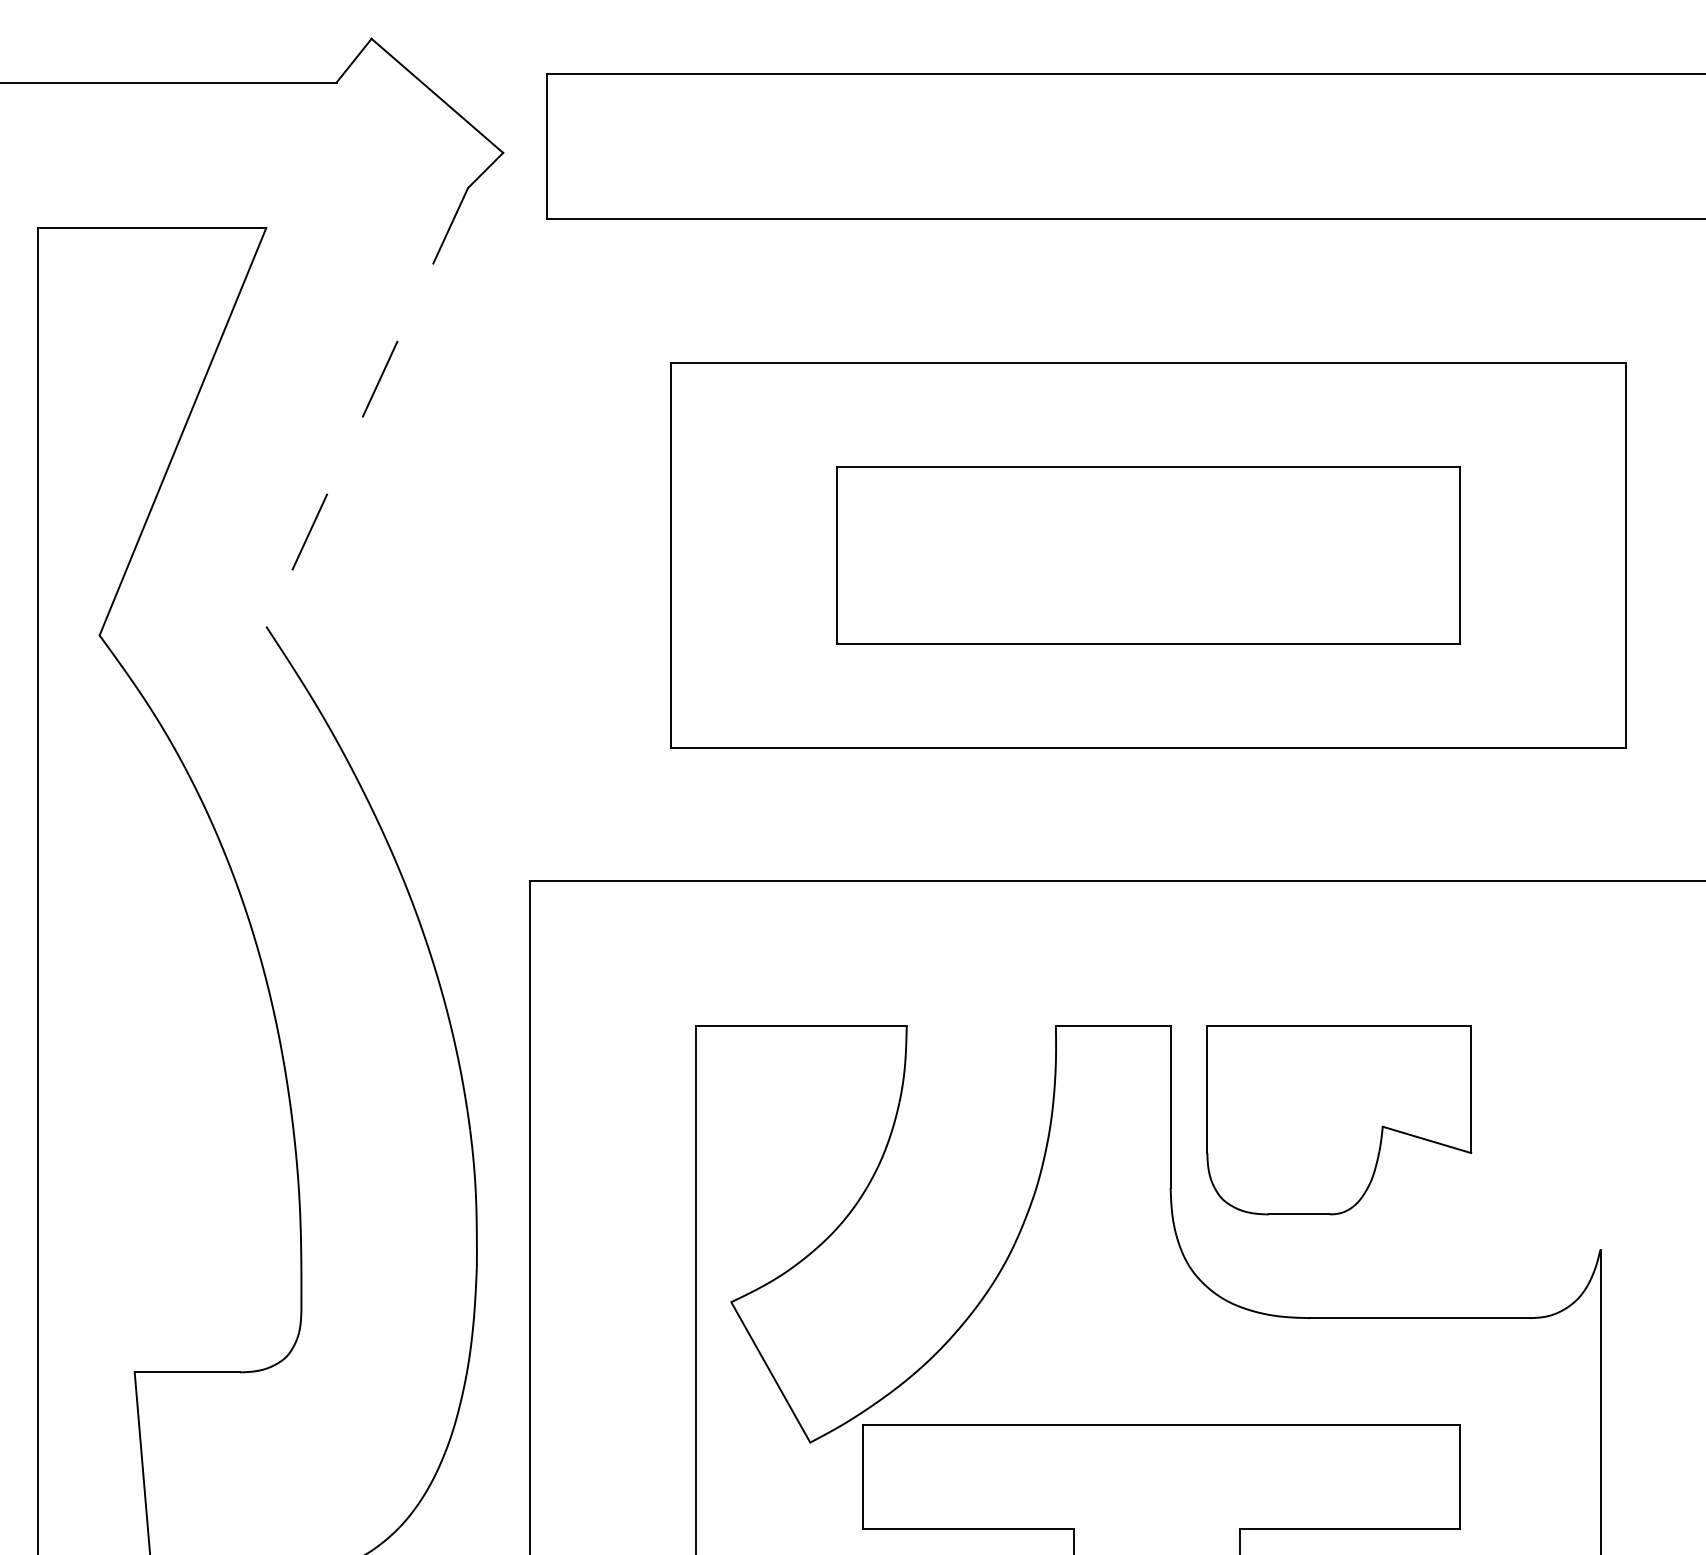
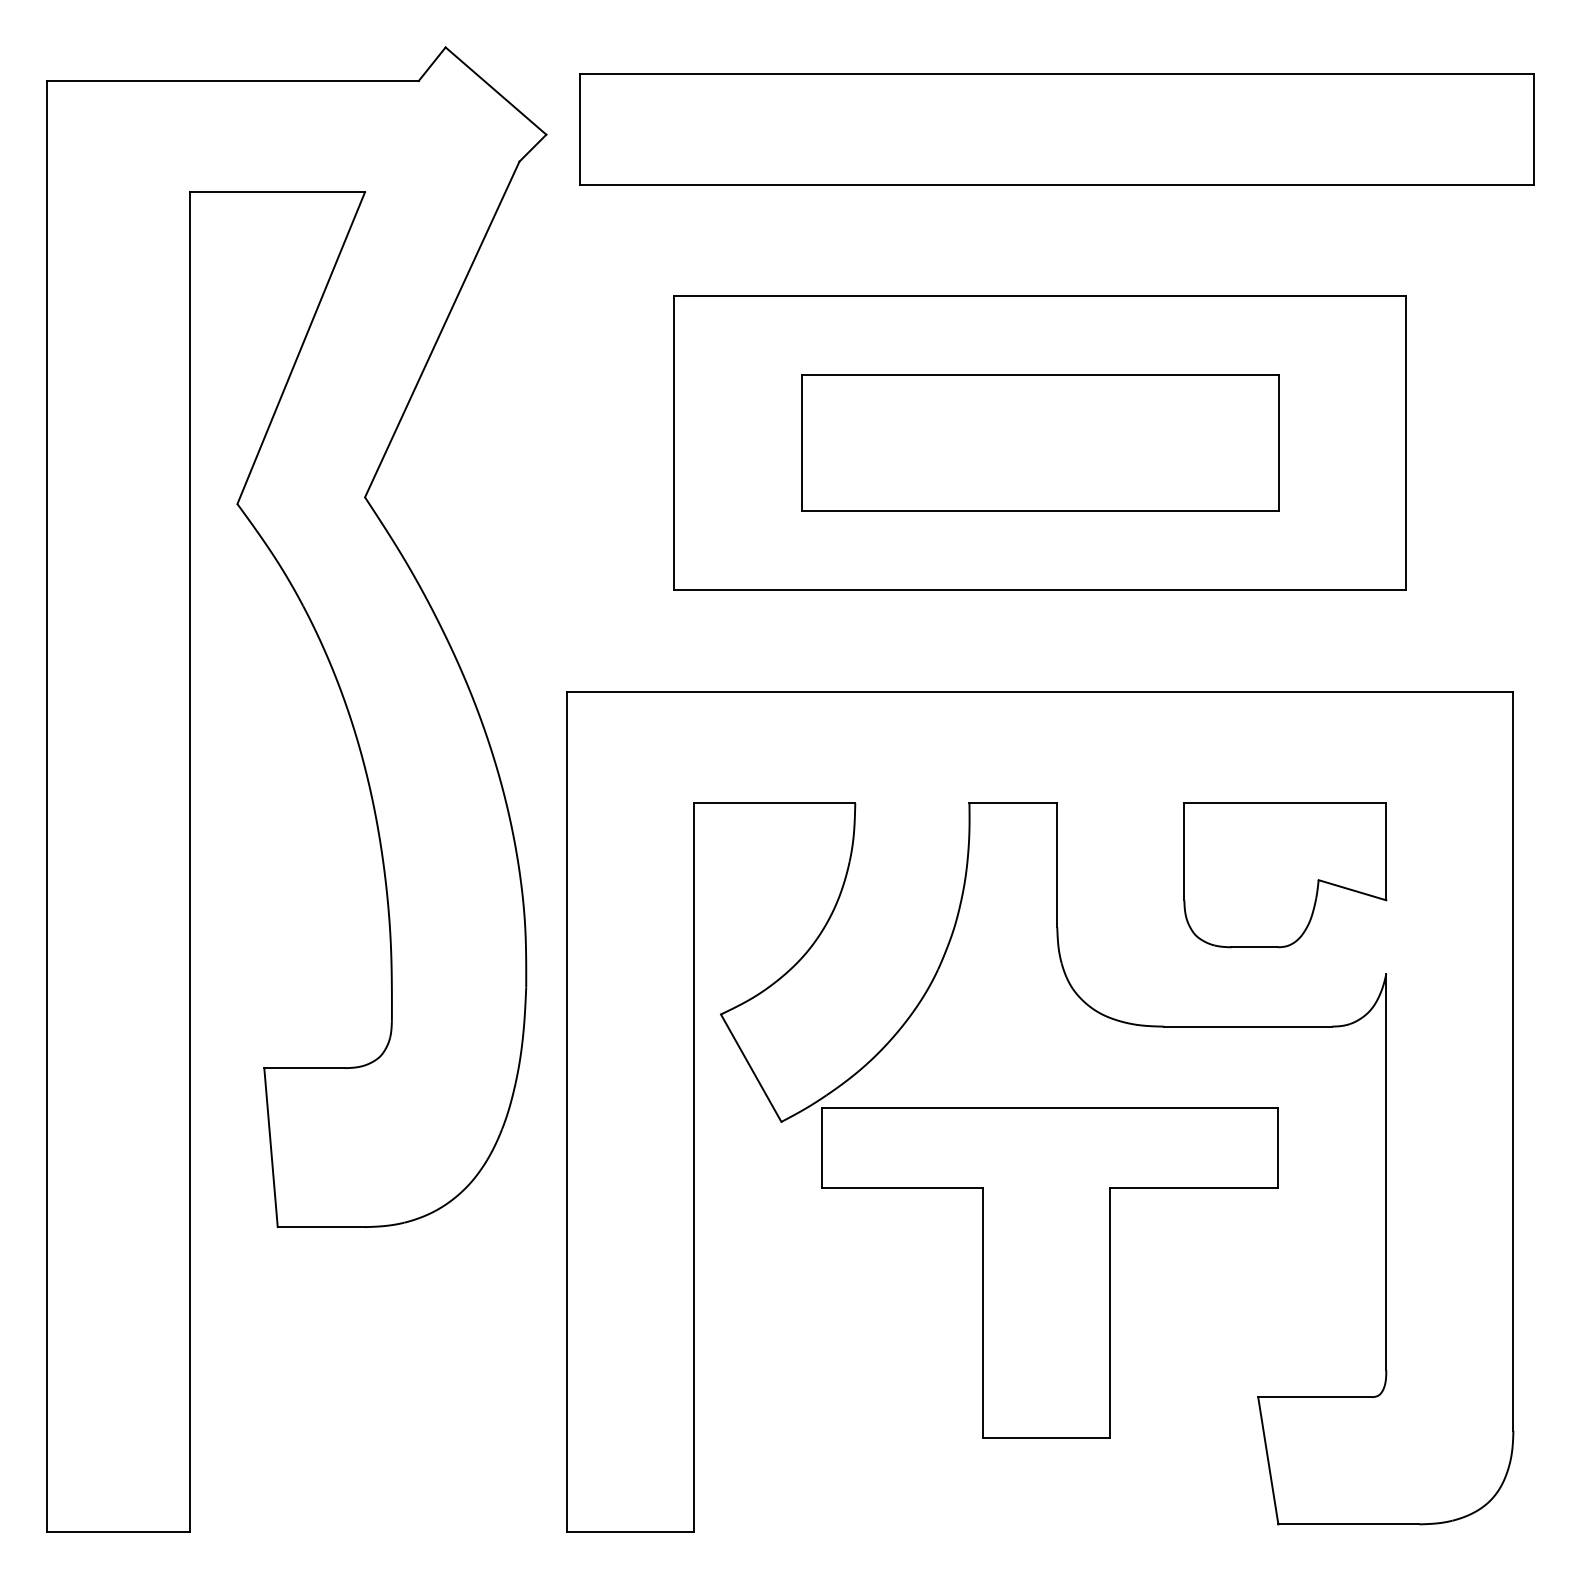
line: (367, 407) -> (442, 329), dashed -> solid
part: (1339, 1120) -> (1285, 875), moved

